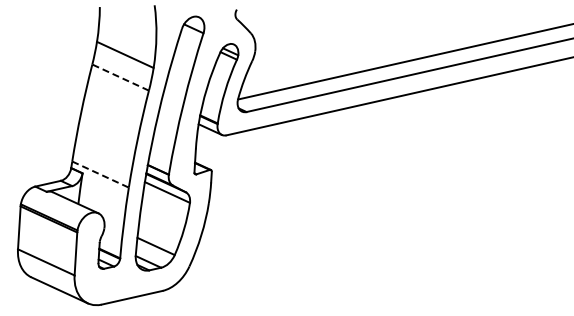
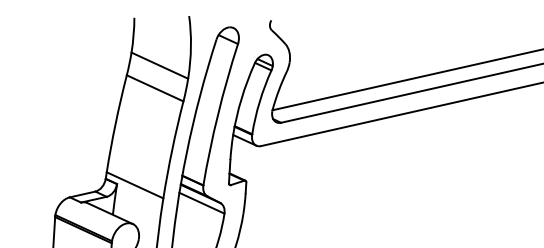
line: (120, 77) -> (155, 88), dashed -> solid
line: (101, 174) -> (136, 185), dashed -> solid

